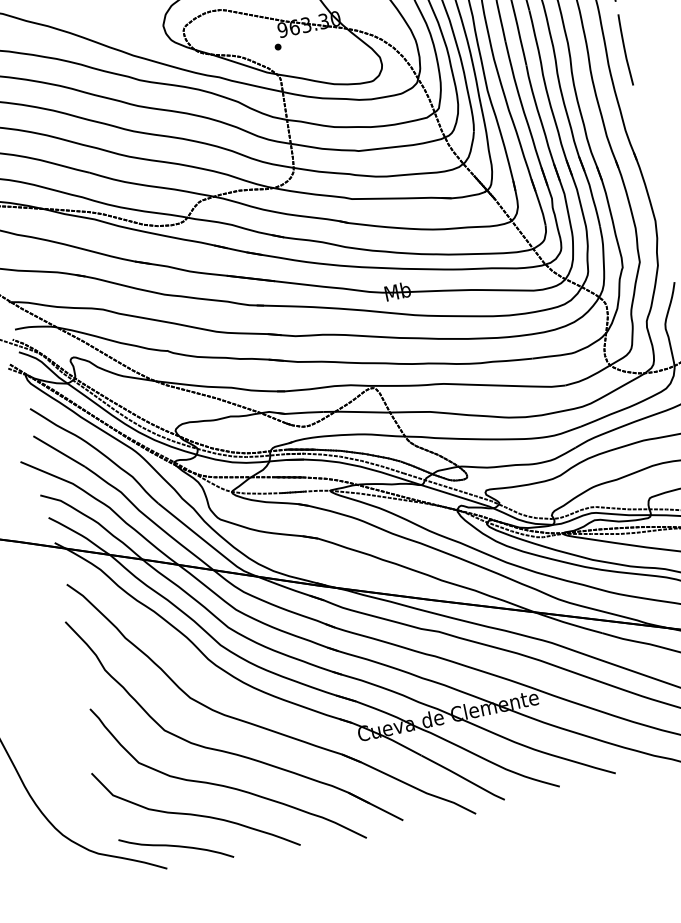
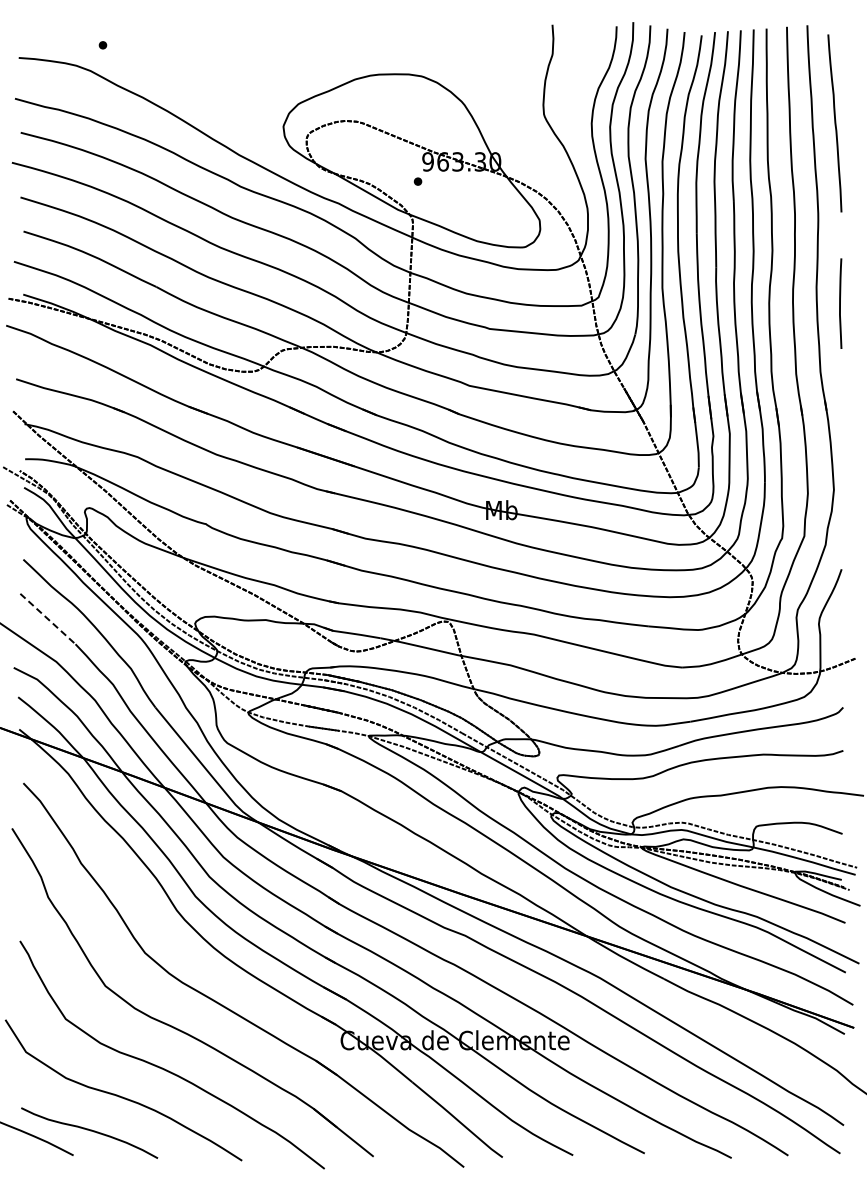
line: (625, 49) -> (840, 303), moved
line: (59, 451) -> (48, 619), solid -> dashed

